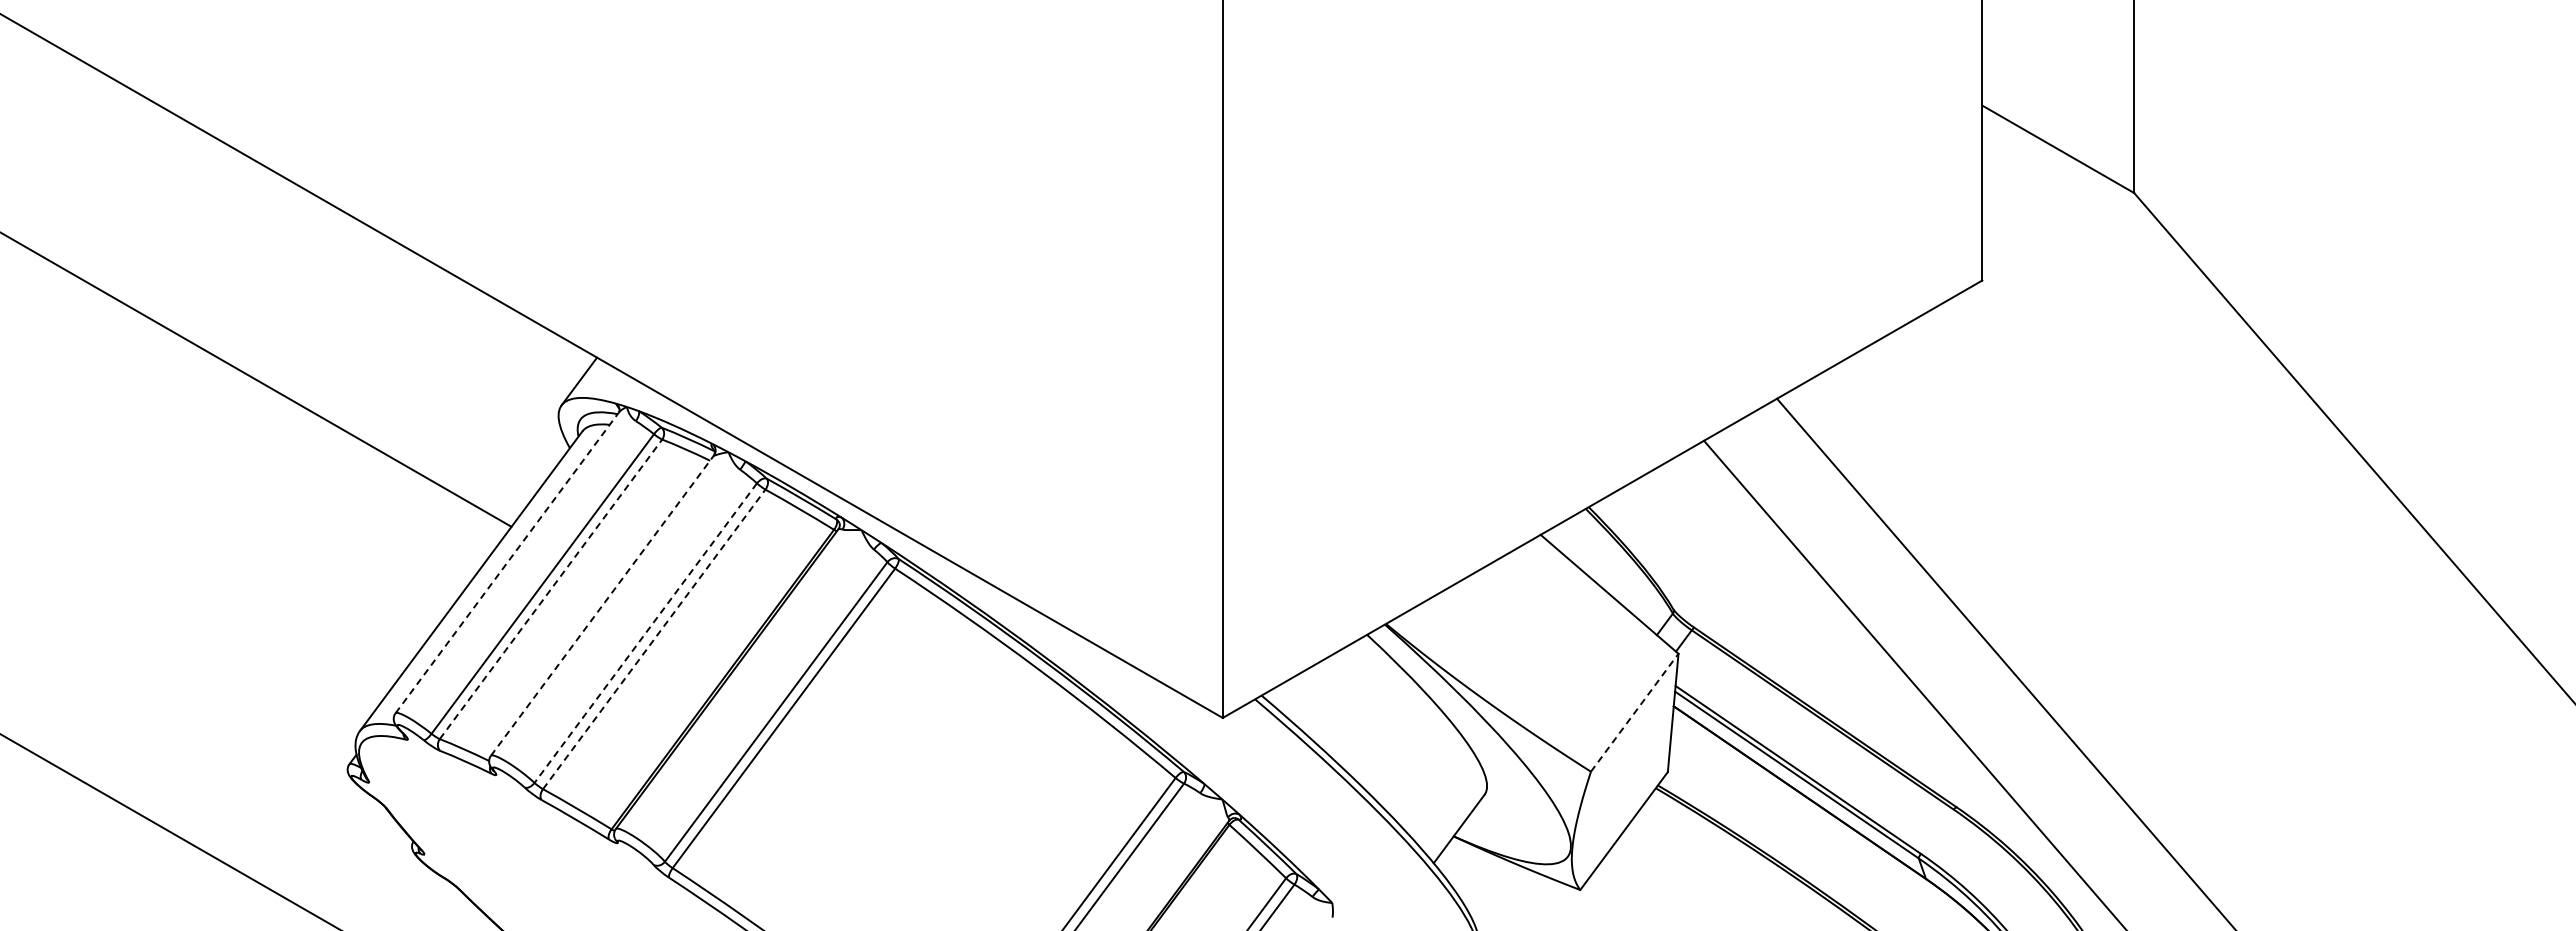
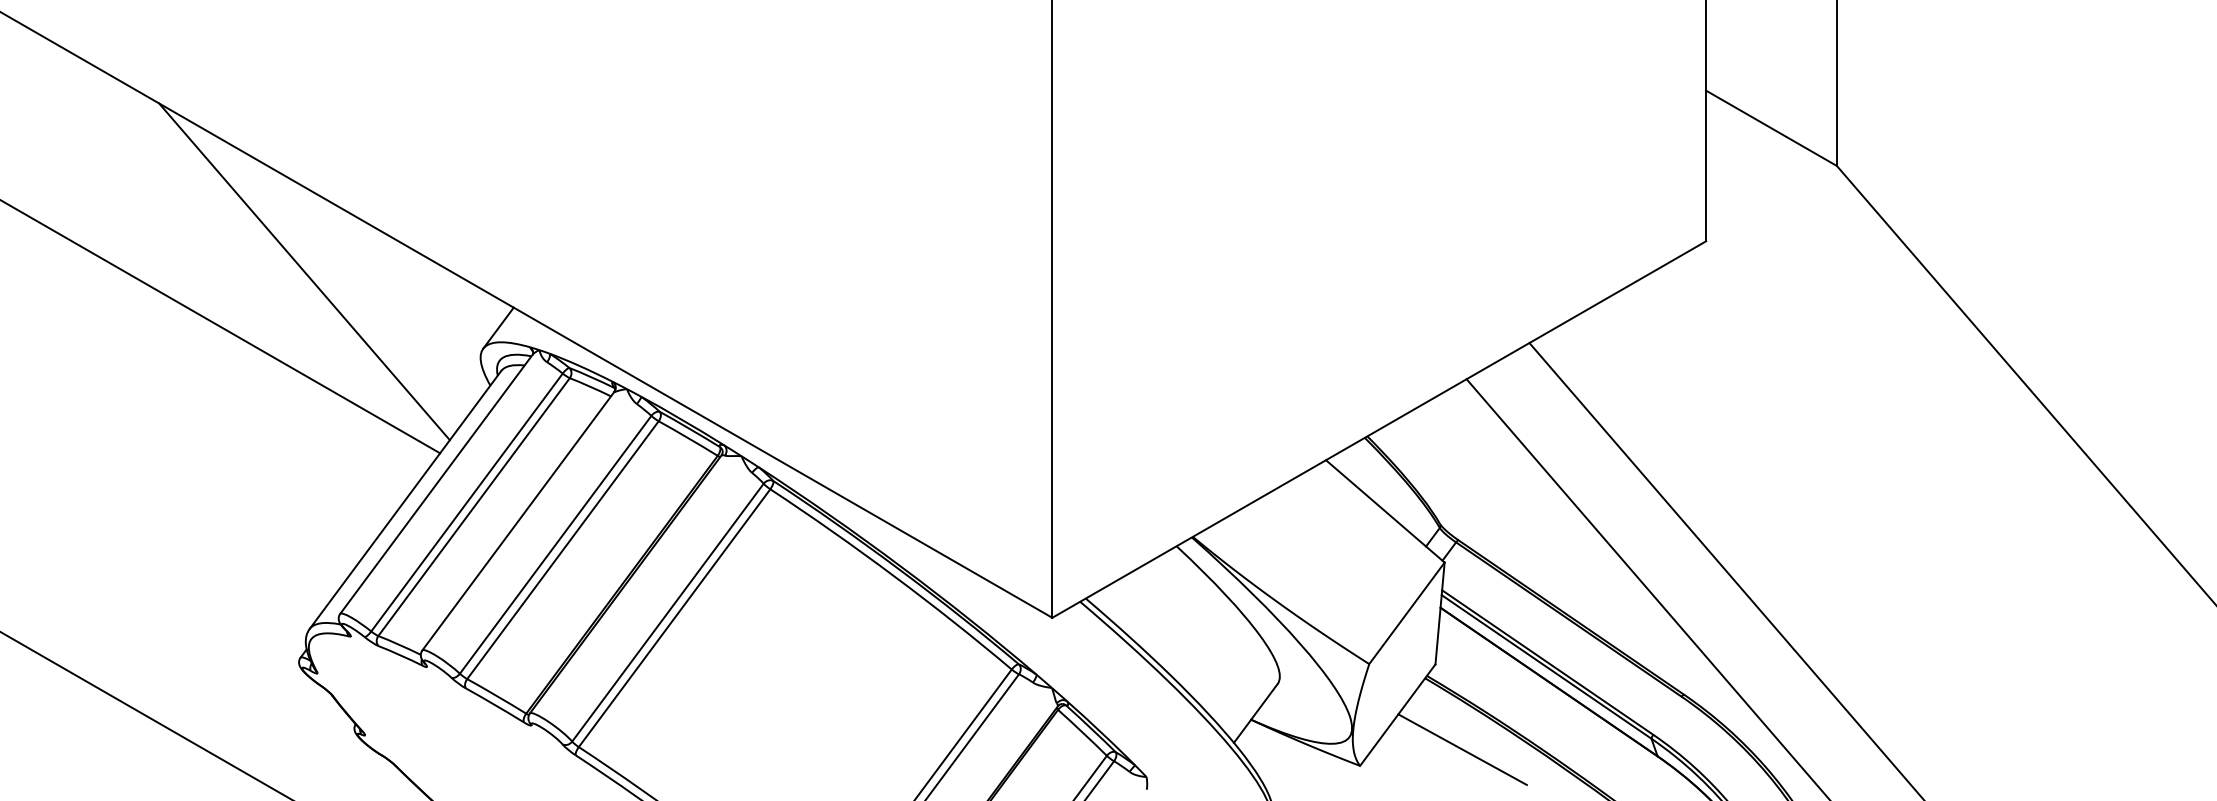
line: (353, 315) -> (304, 271), added
line: (507, 562) -> (436, 483), dashed -> solid
line: (551, 589) -> (474, 507), dashed -> solid
line: (602, 606) -> (518, 521), dashed -> solid
line: (645, 633) -> (555, 545), dashed -> solid
line: (654, 639) -> (563, 550), dashed -> solid
line: (1635, 712) -> (1407, 613), dashed -> solid
line: (1699, 871) -> (1462, 749), added

